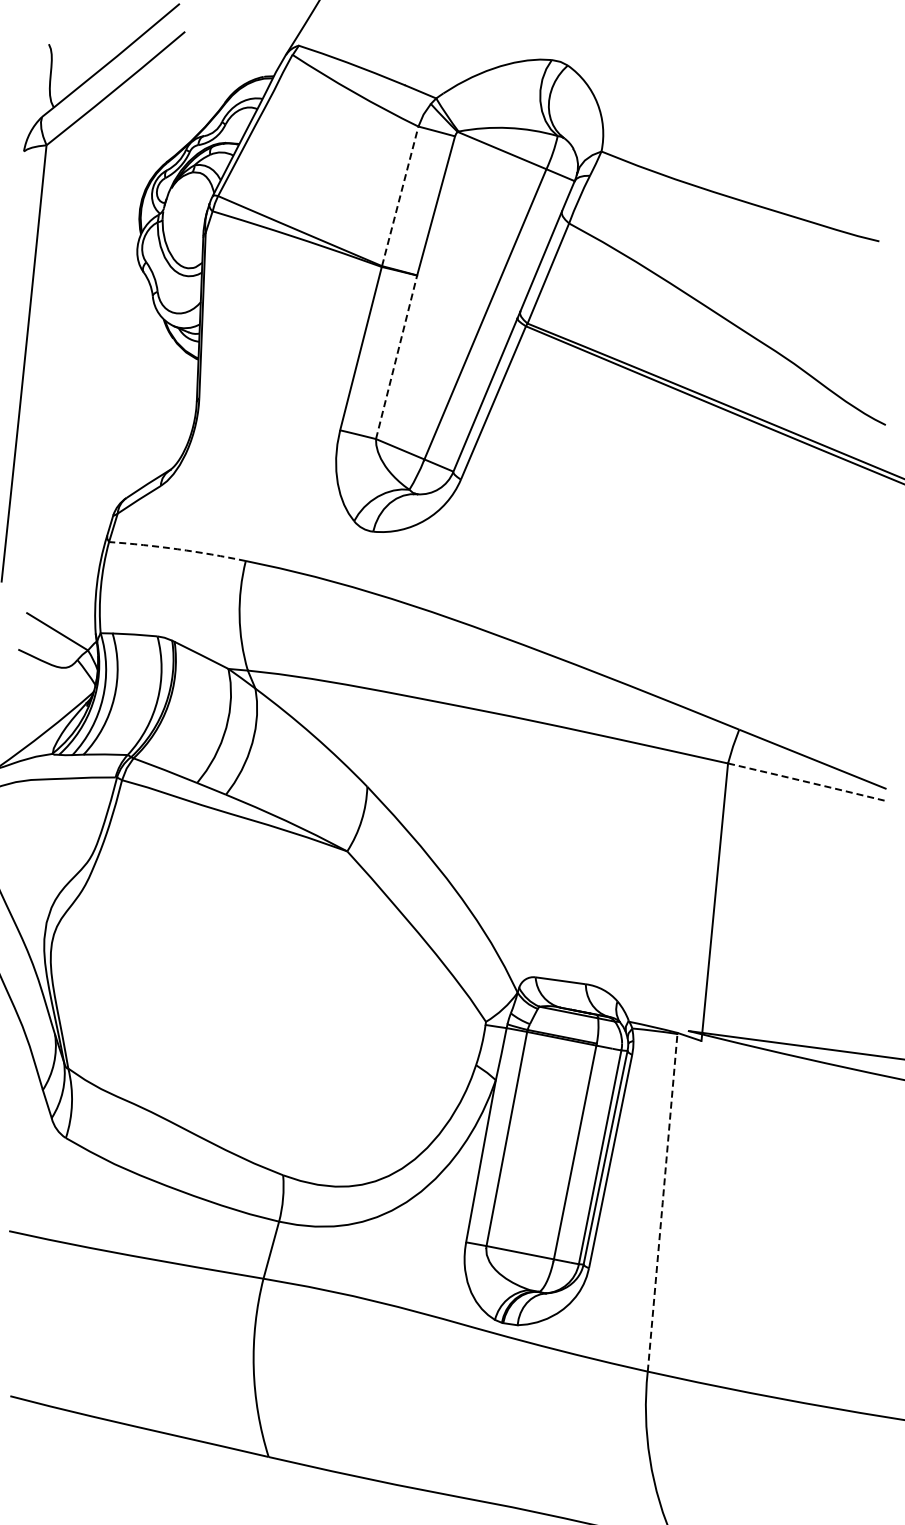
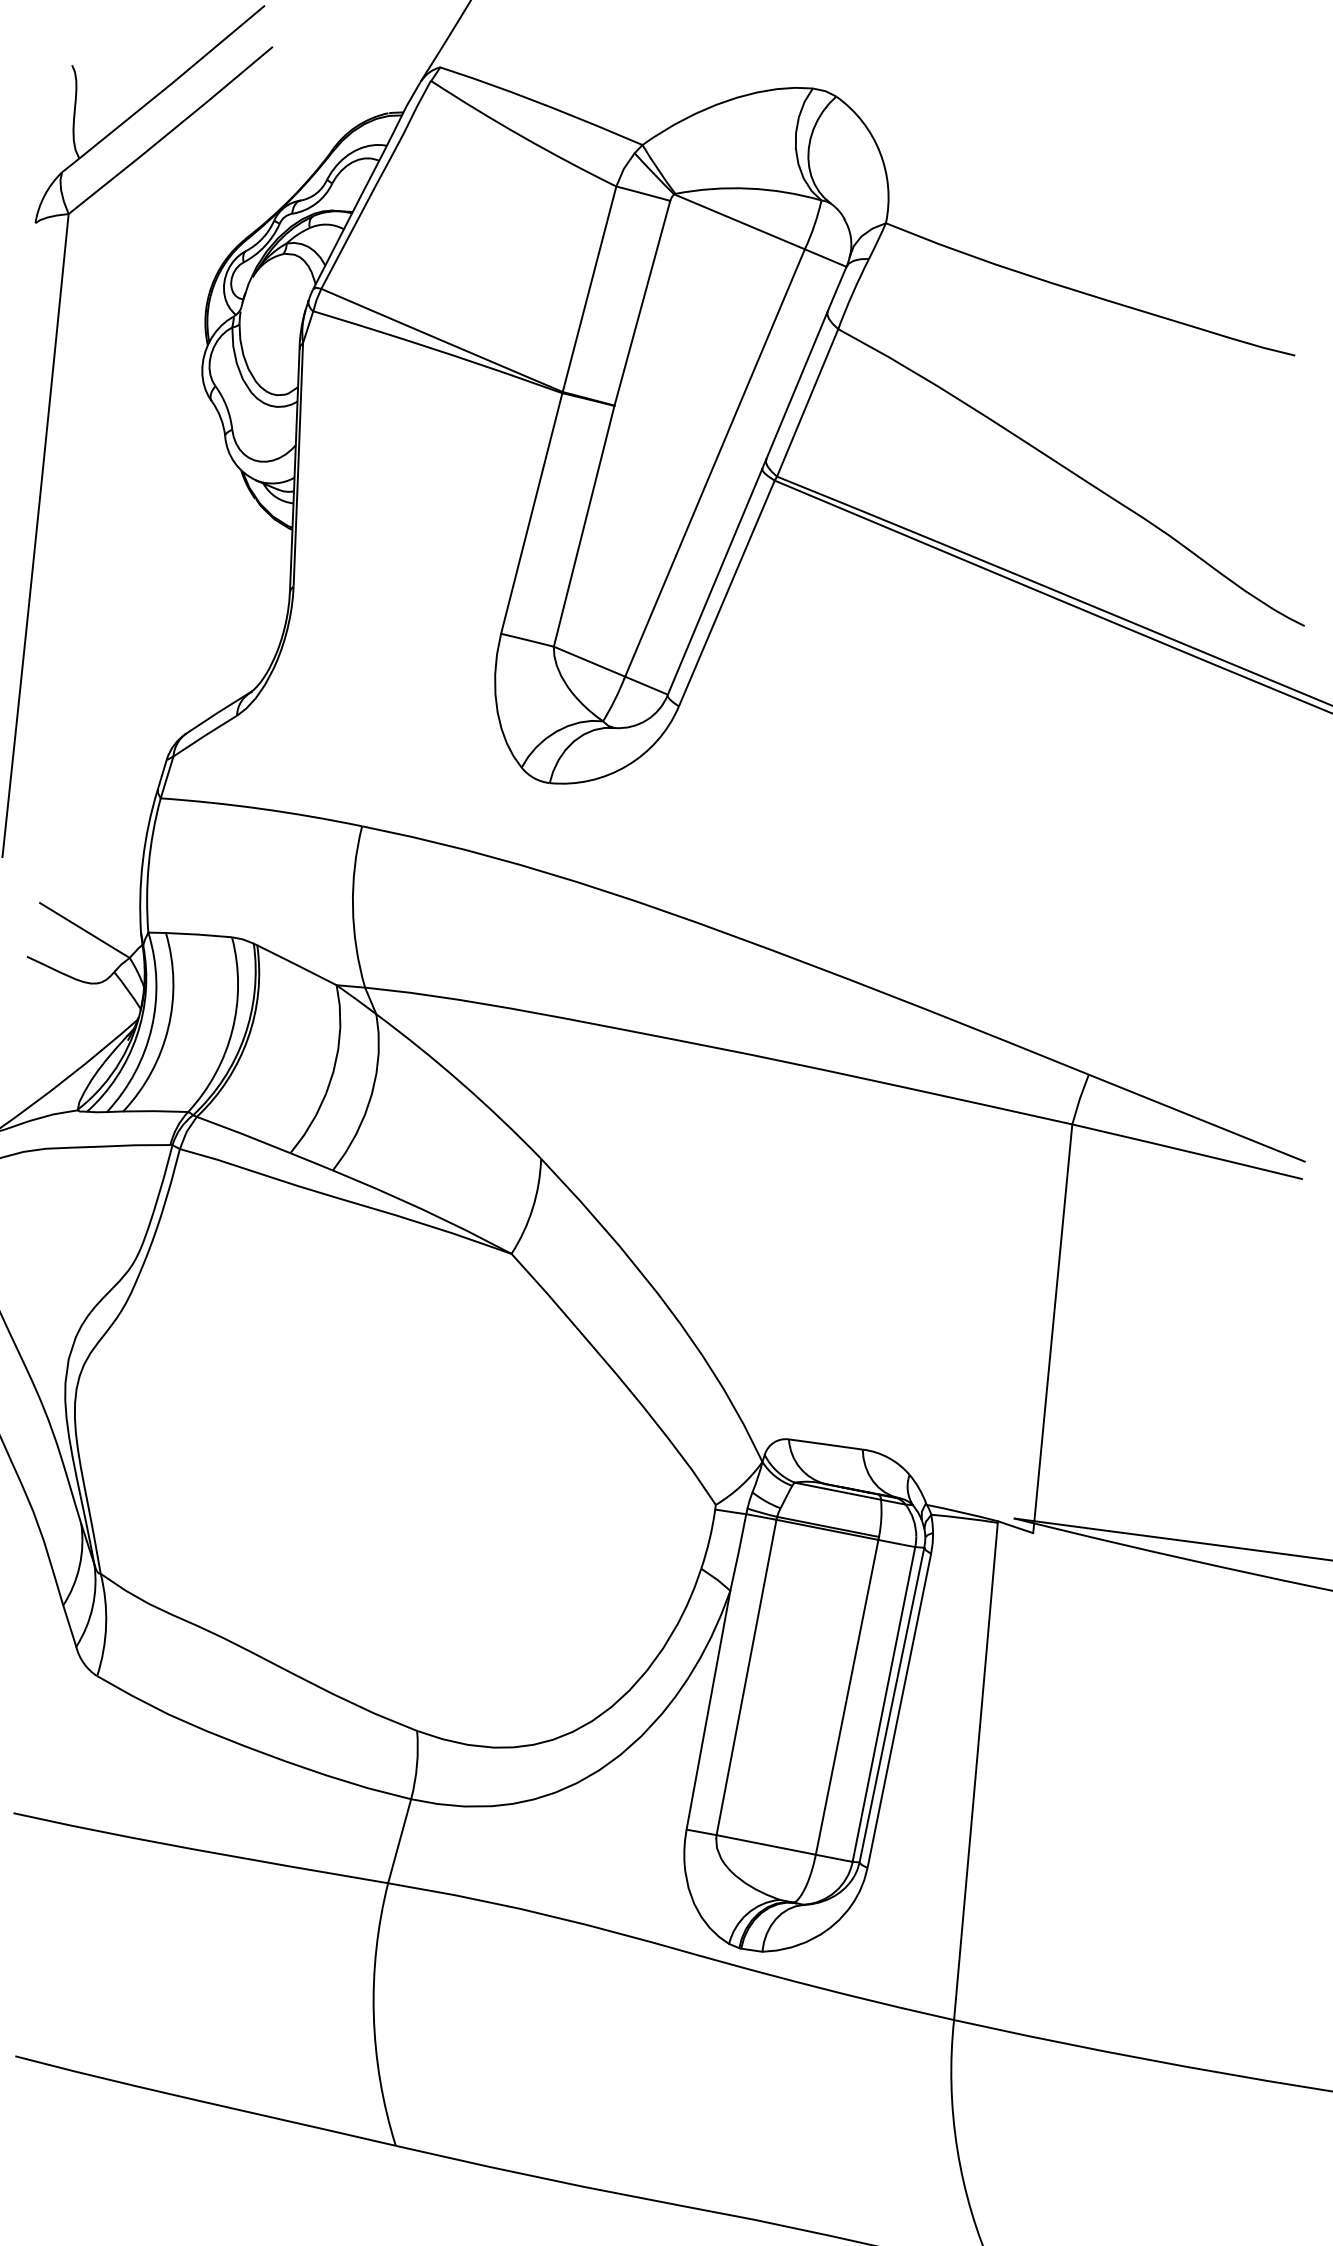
line: (400, 195) -> (589, 287), dashed -> solid
line: (396, 356) -> (584, 525), dashed -> solid
arc: (177, 549) -> (261, 809), dashed -> solid
line: (806, 781) -> (1187, 1150), dashed -> solid
line: (662, 1202) -> (975, 1770), dashed -> solid

